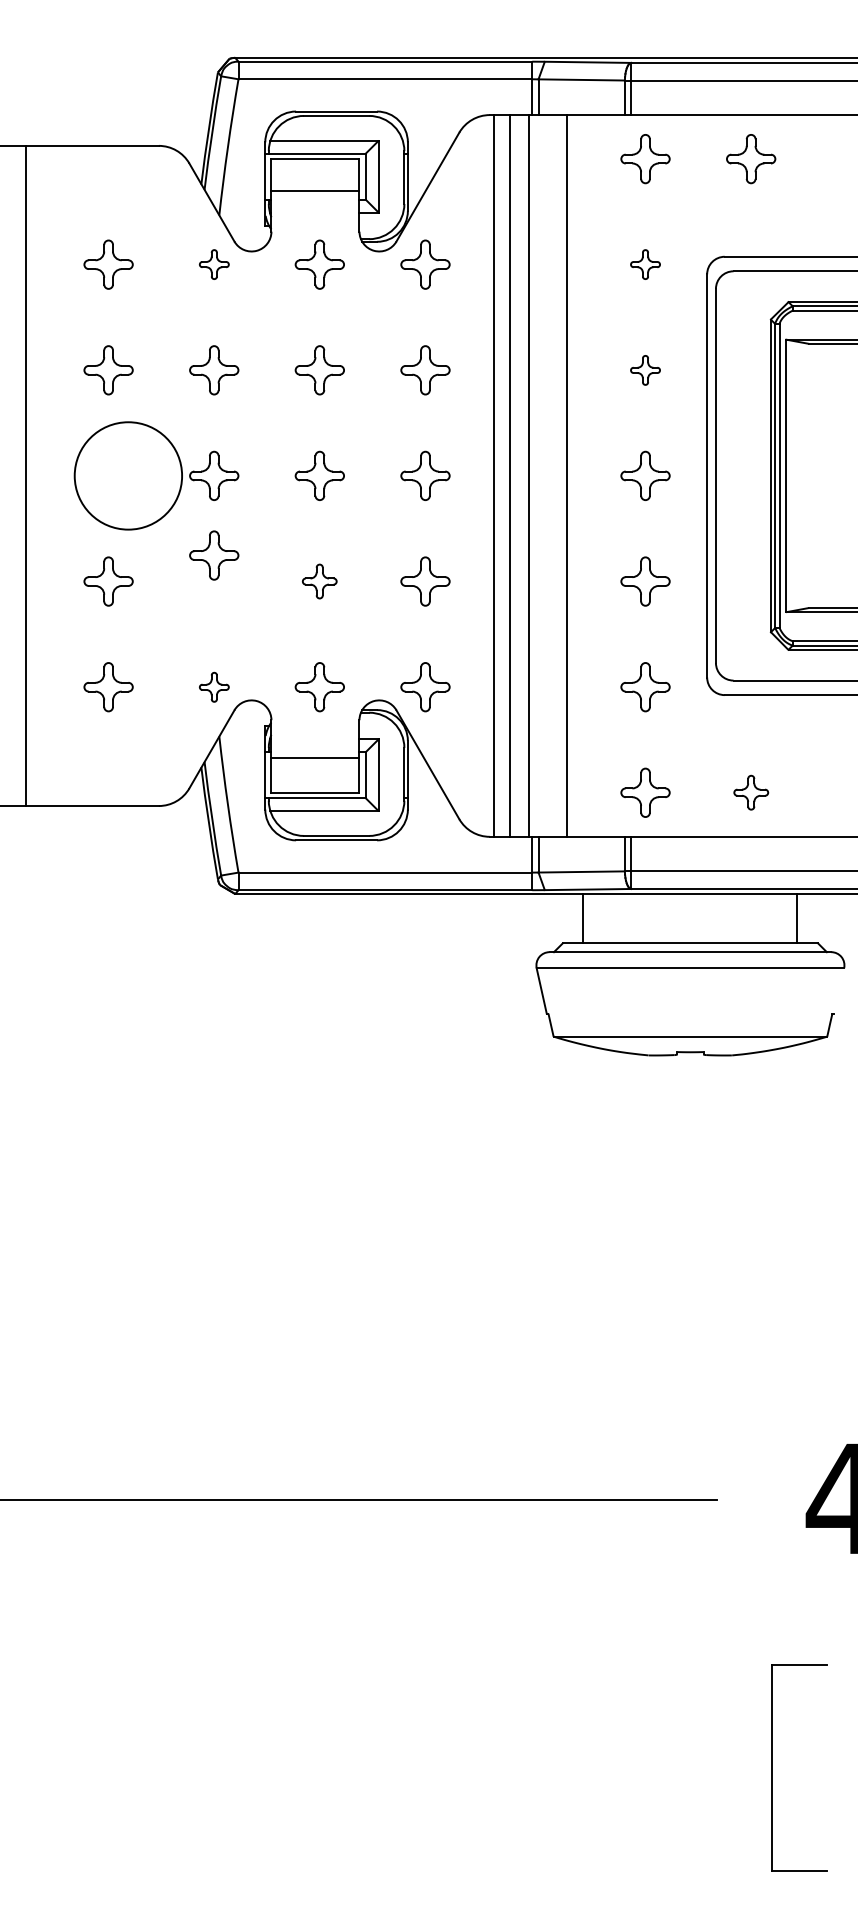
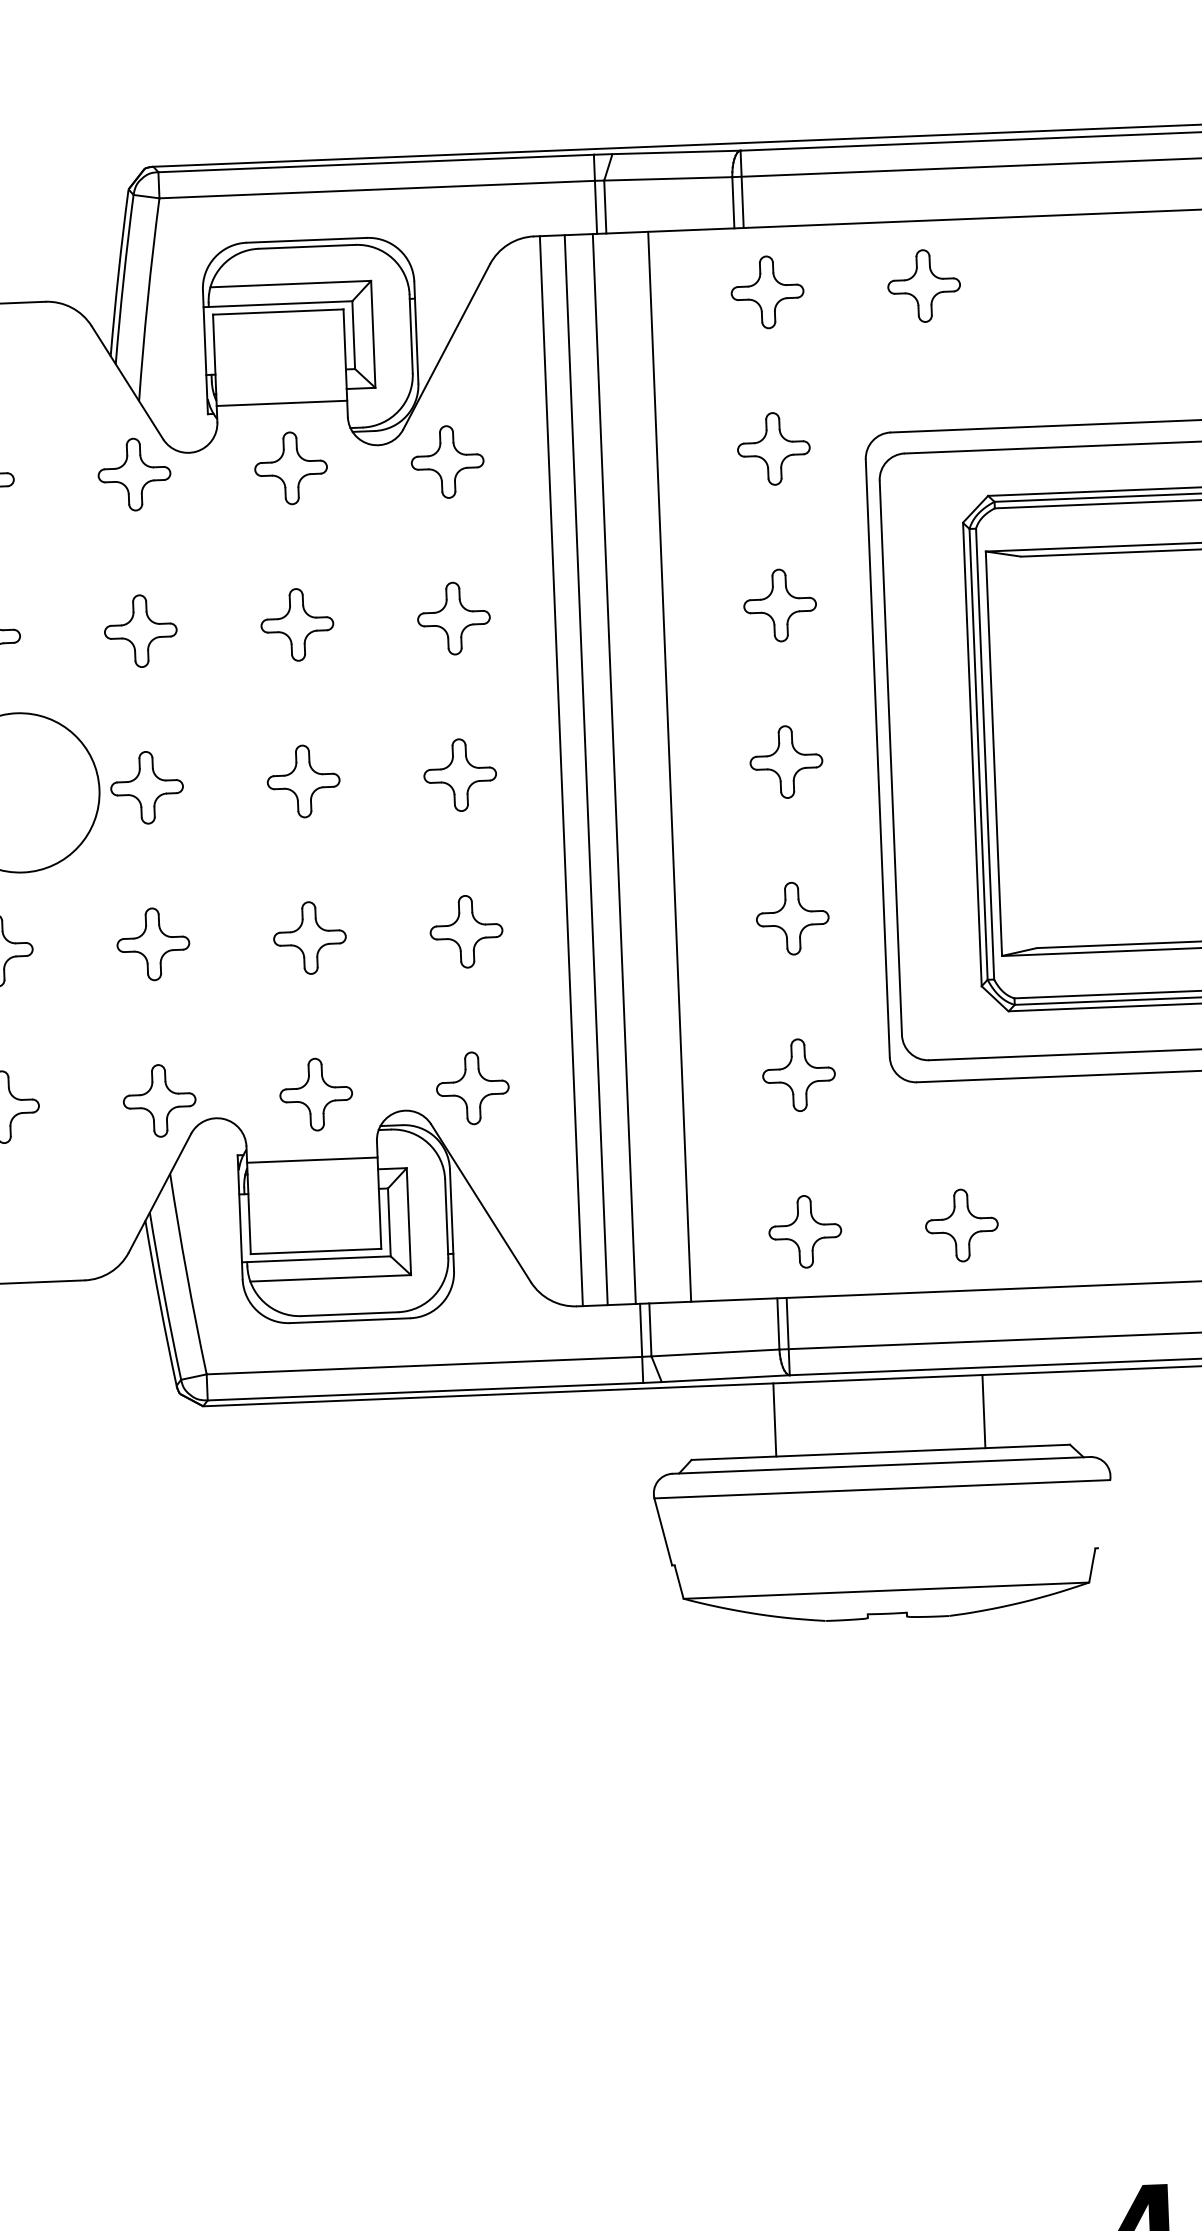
line: (315, 190) -> (282, 403), moved
part: (214, 264) -> (134, 474), size x1.67
part: (645, 264) -> (773, 448), size x1.67
part: (645, 370) -> (780, 605), size x1.67
part: (214, 555) -> (153, 944), moved
part: (319, 581) -> (309, 937), size x1.43
part: (214, 687) -> (160, 1101), size x1.67
line: (315, 758) -> (312, 1160), moved
part: (751, 792) -> (962, 1225), size x1.43
line: (582, 918) -> (774, 1419), moved
line: (796, 918) -> (983, 1411), moved

